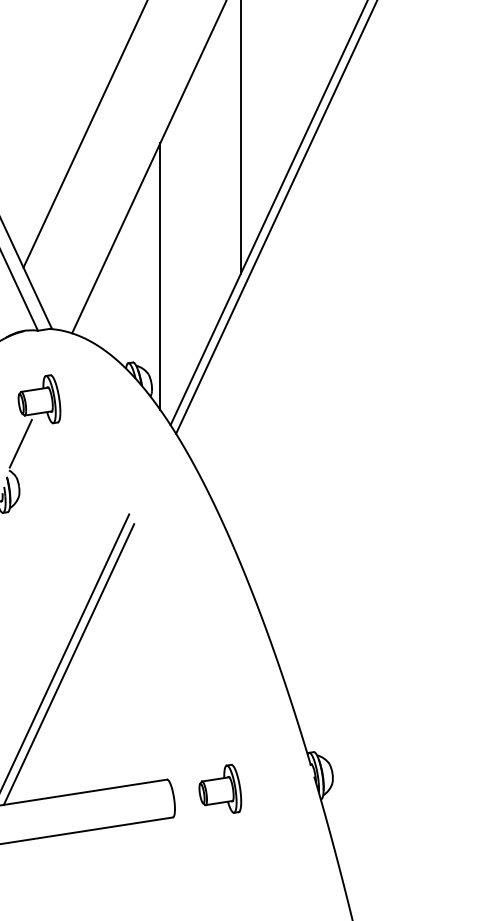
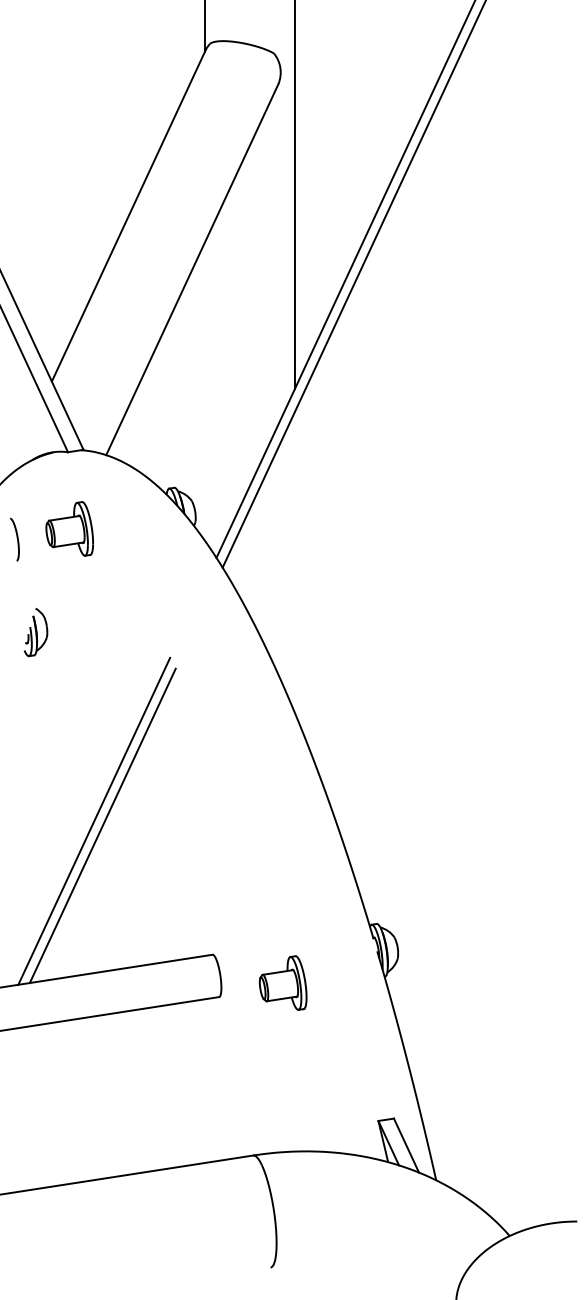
line: (159, 276) -> (204, 391), removed
line: (20, 443) -> (48, 578), removed
part: (220, 788) -> (283, 982), moved

